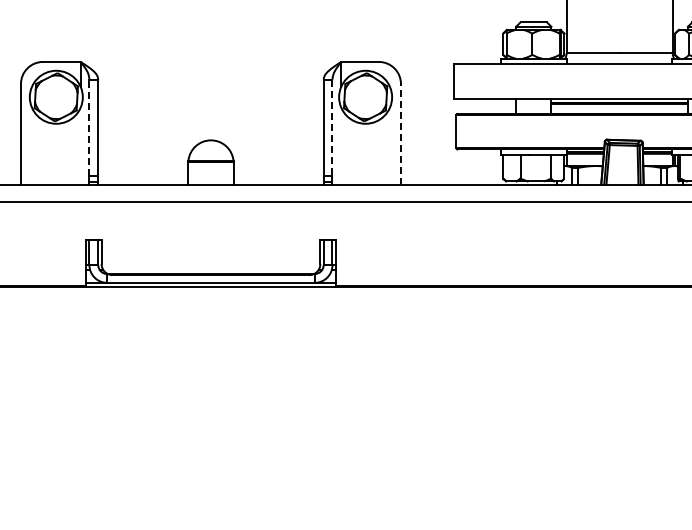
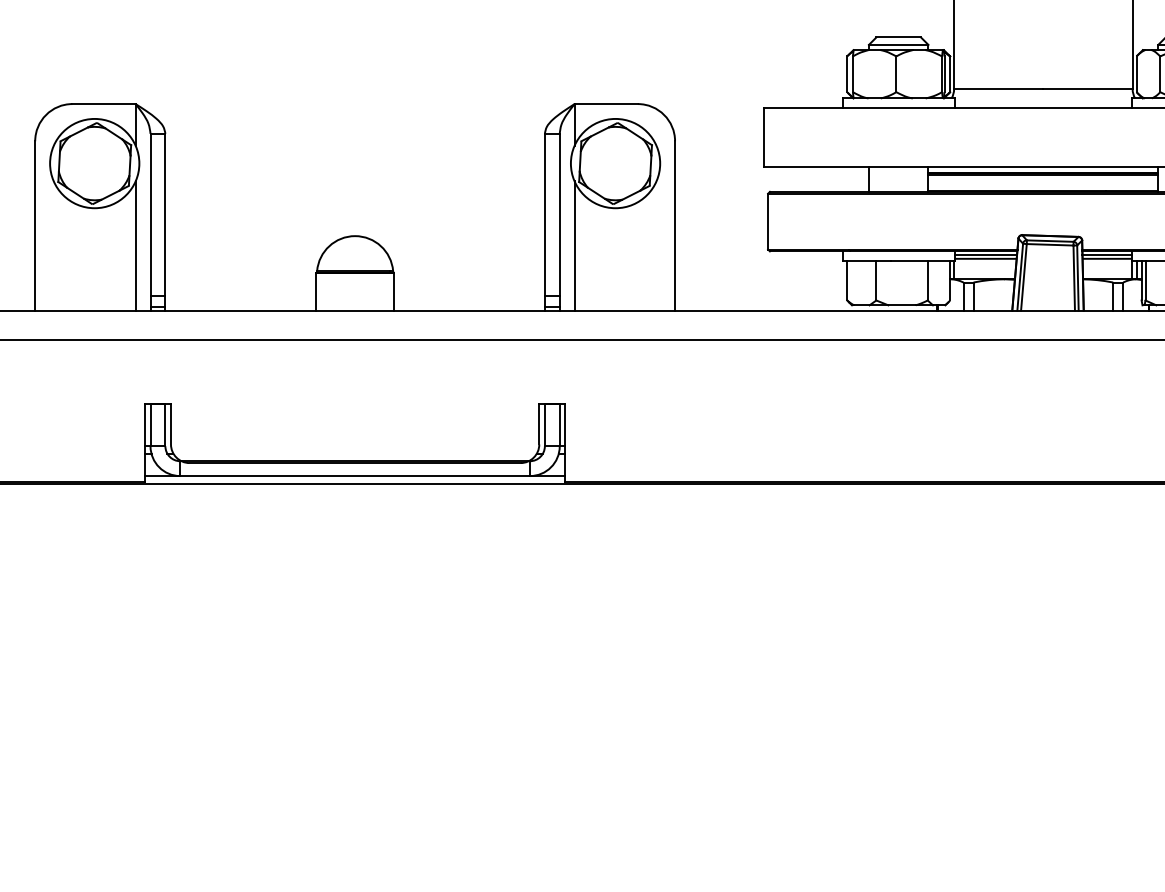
line: (89, 127) -> (150, 214), dashed -> solid
line: (332, 128) -> (559, 216), dashed -> solid
line: (400, 133) -> (674, 224), dashed -> solid
line: (80, 145) -> (135, 244), added
line: (341, 145) -> (574, 244), added

